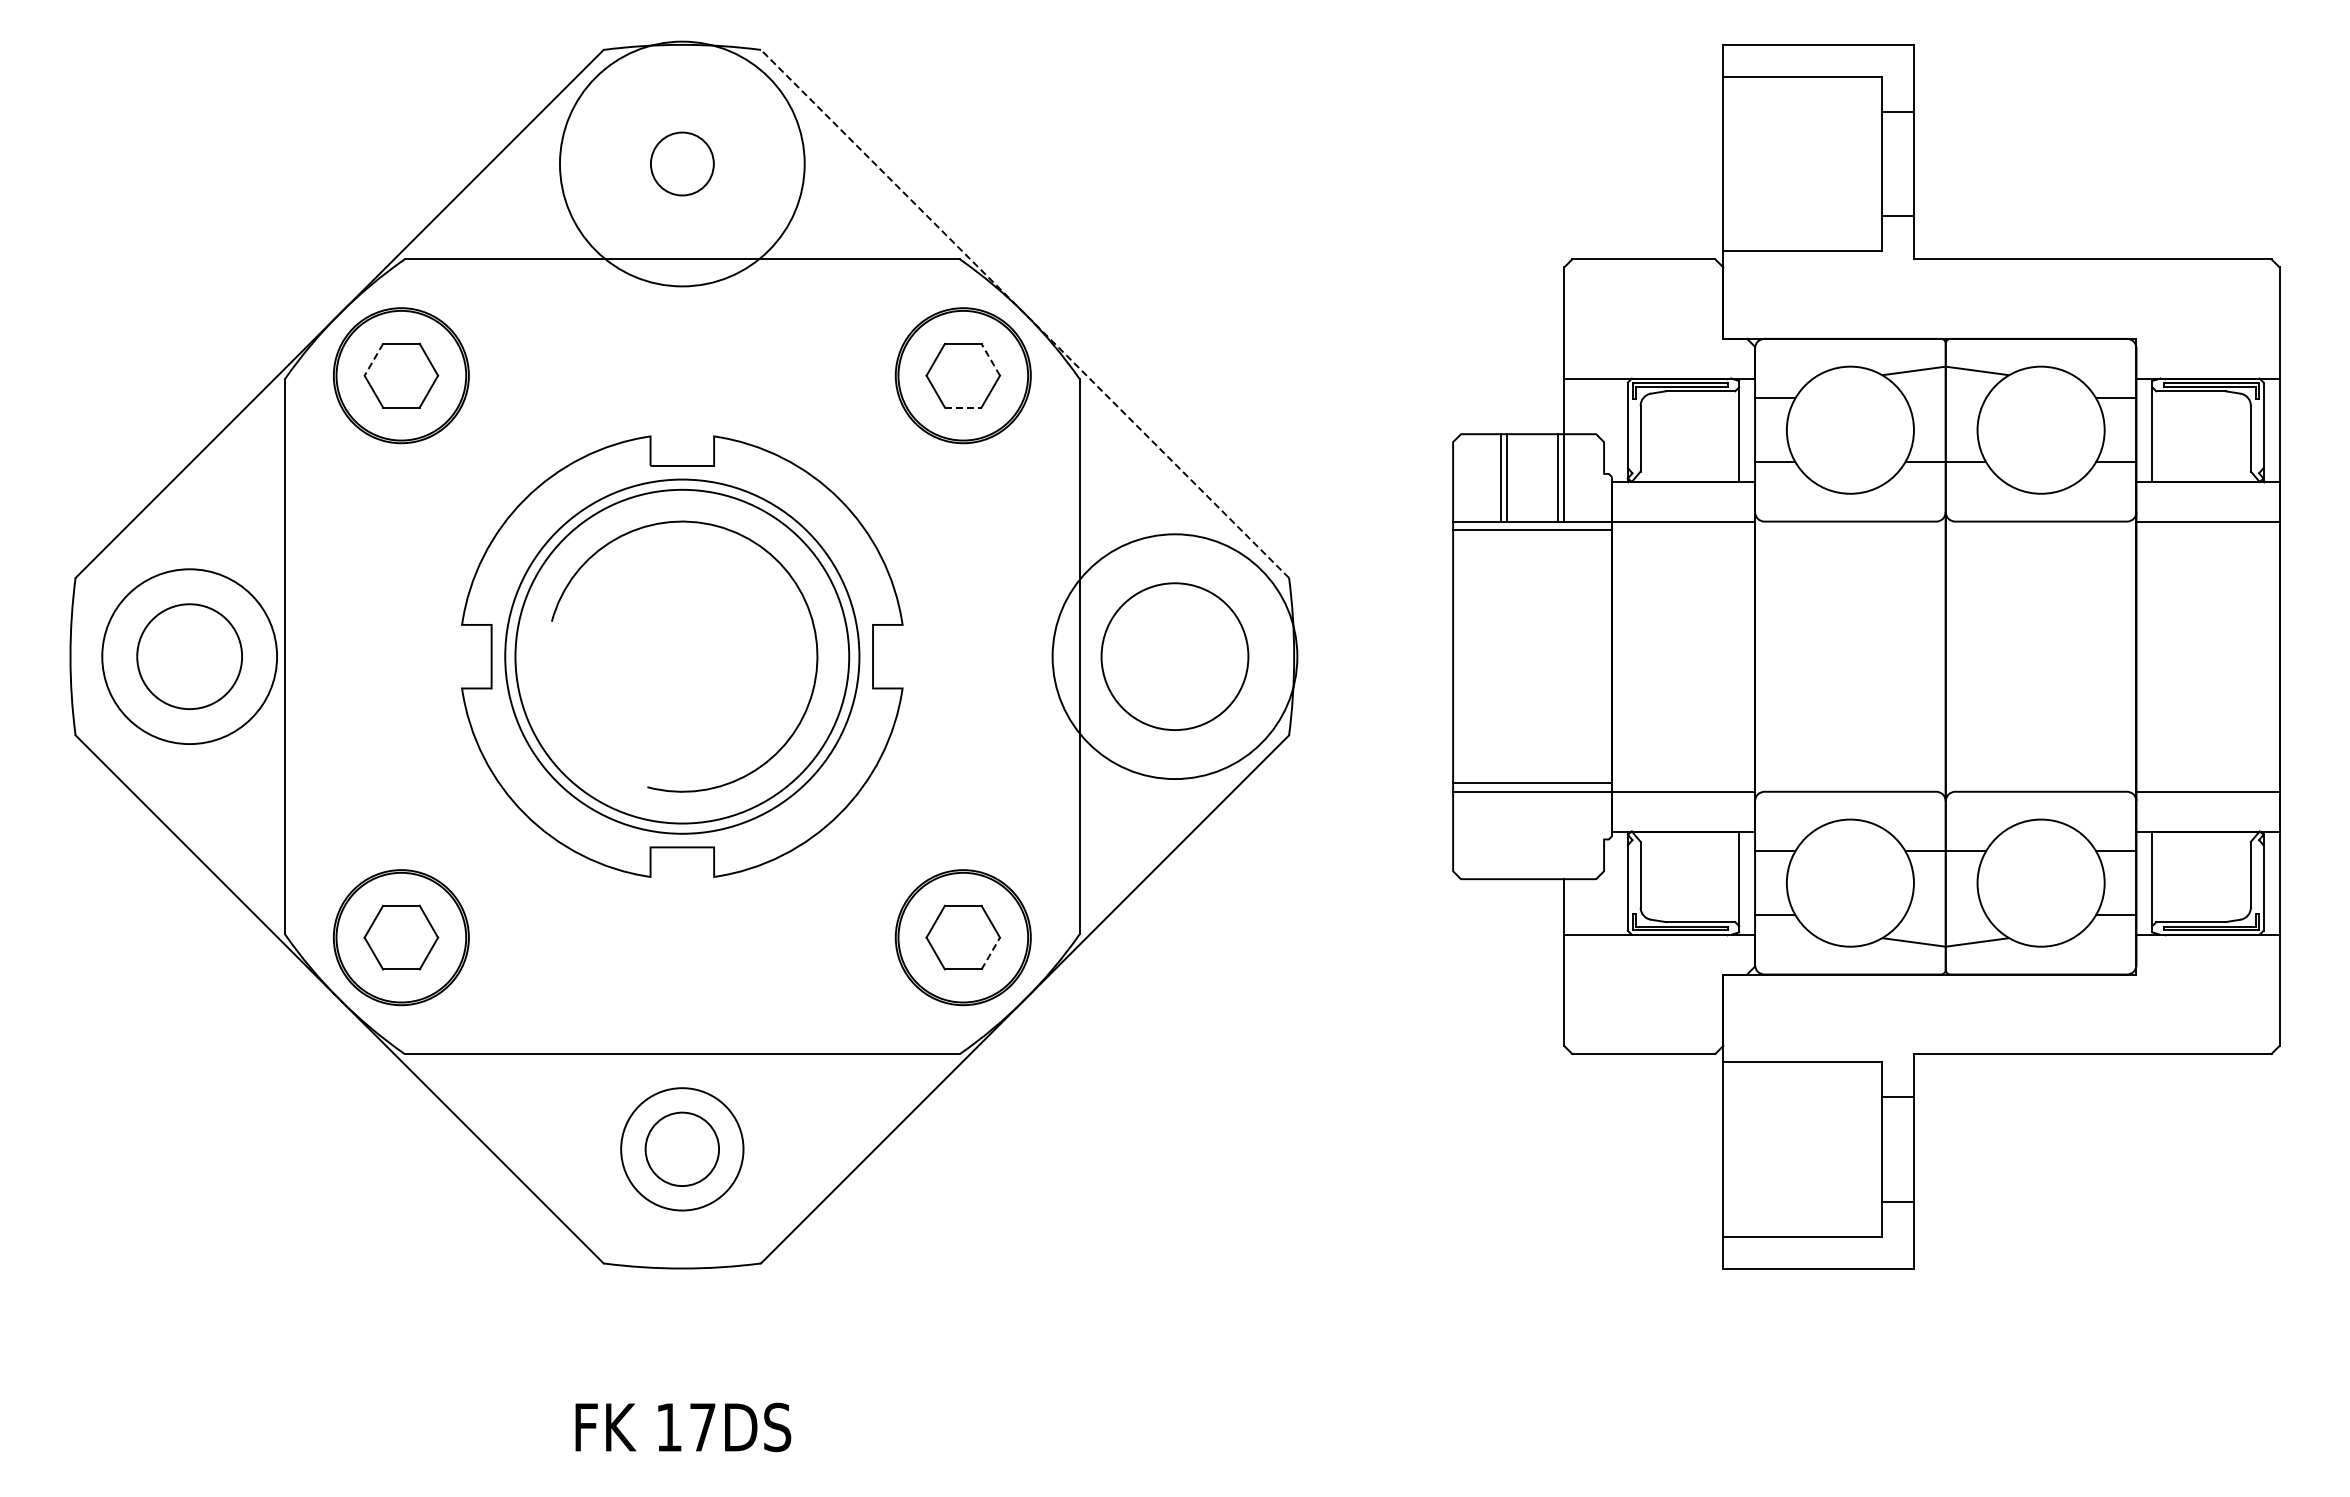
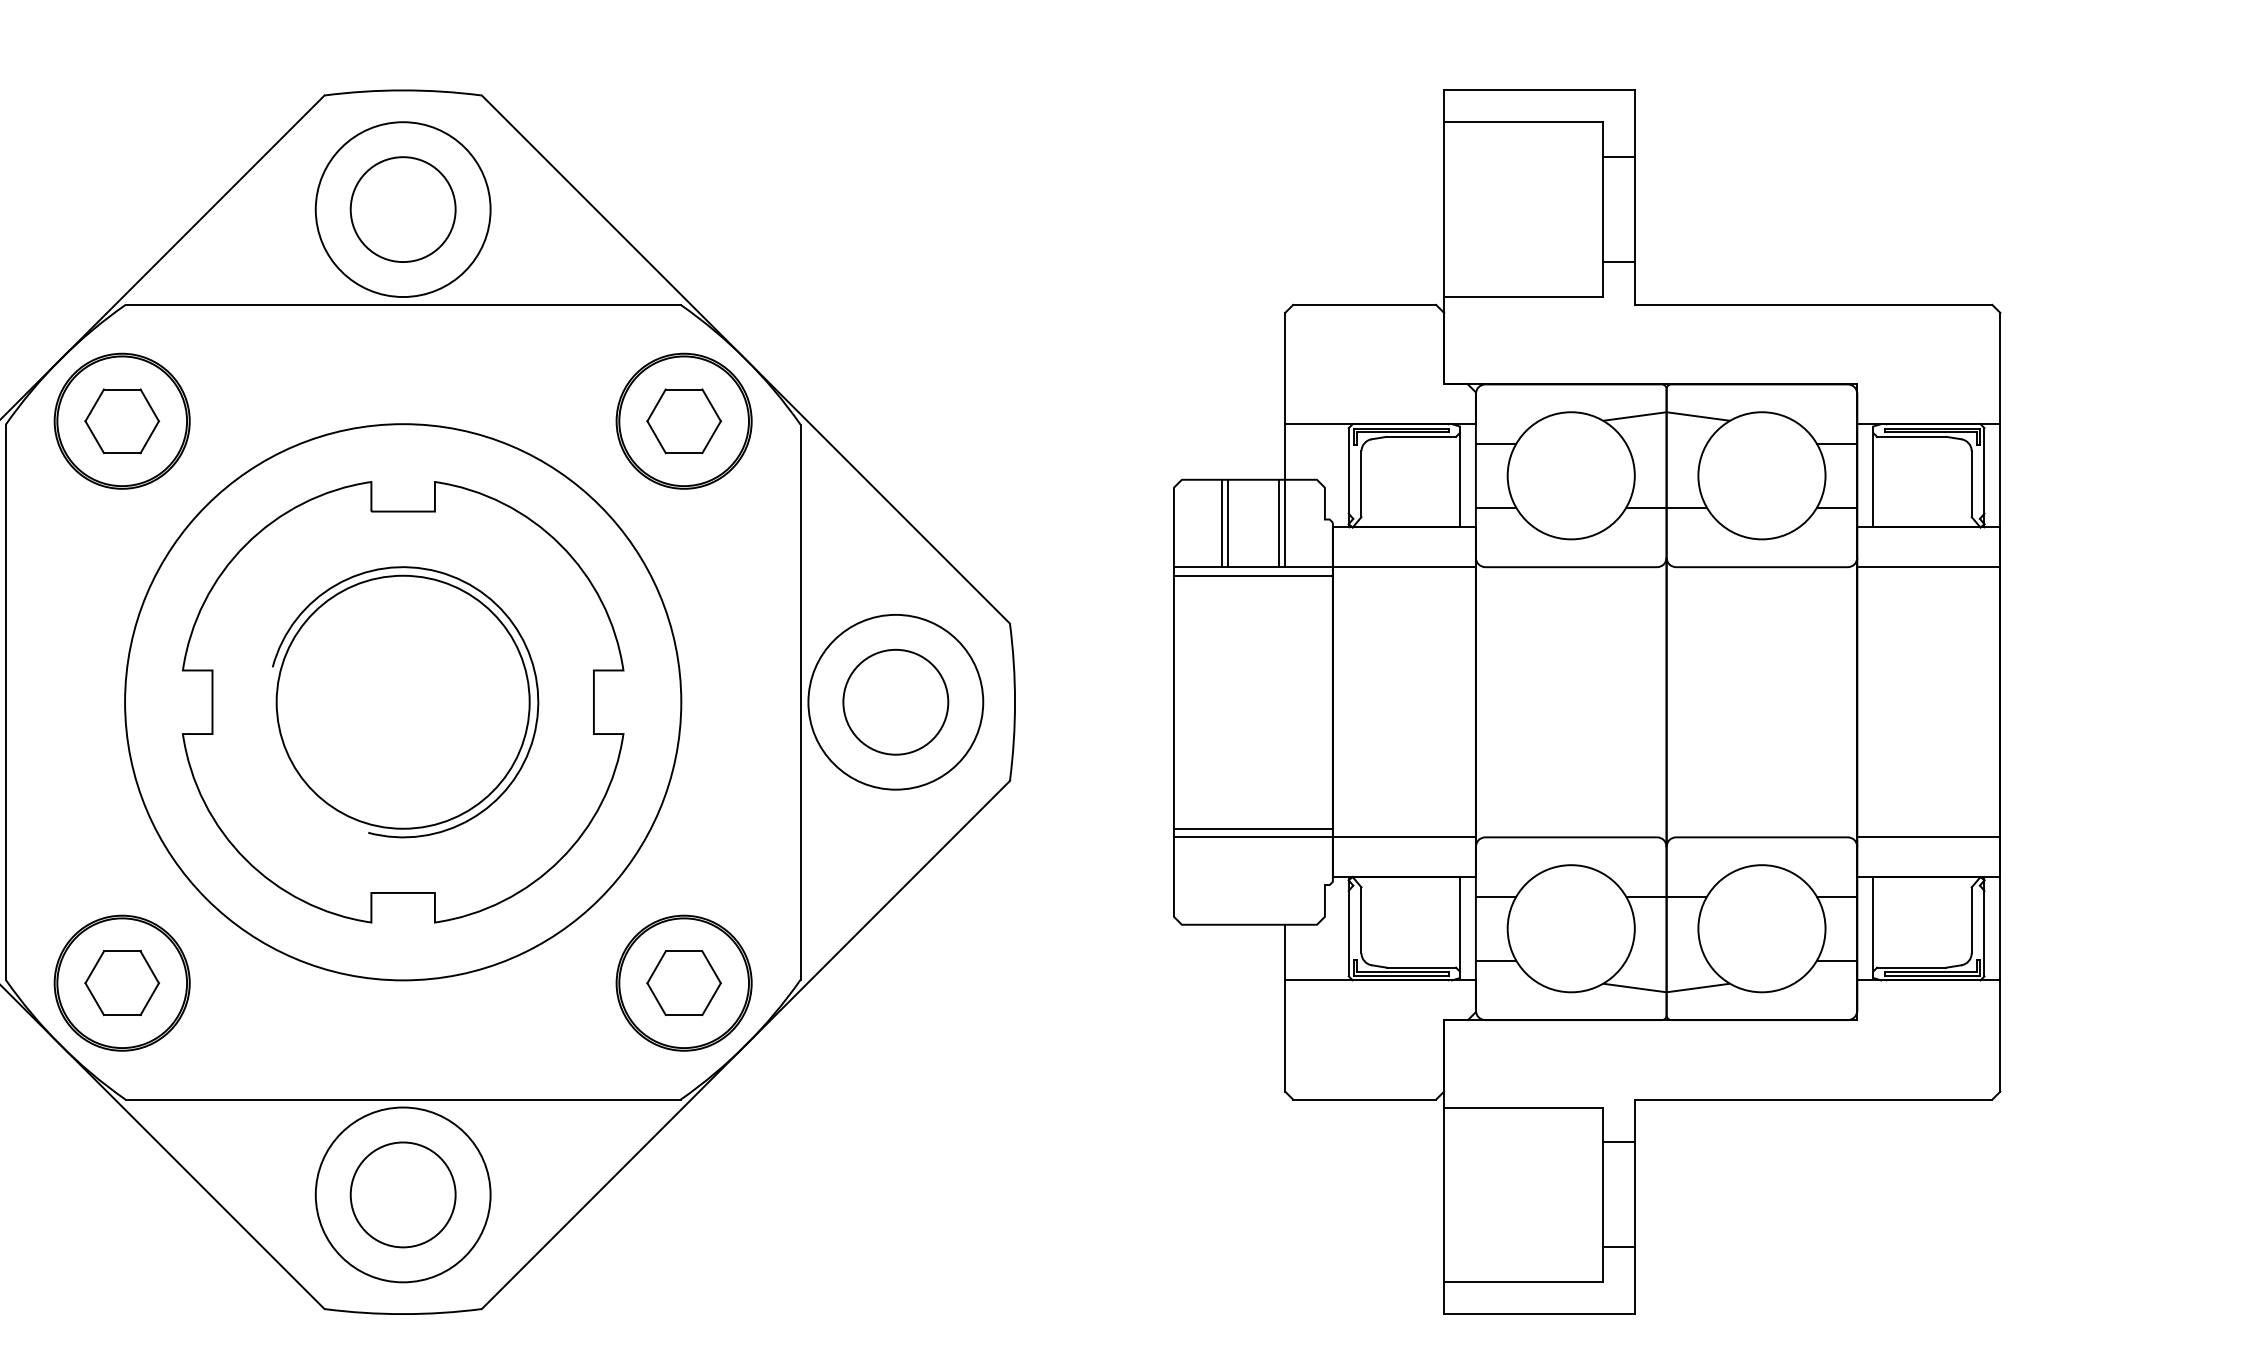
circle: (681, 163) -> (402, 209), size x0.71
circle: (682, 163) -> (403, 209), size x1.67
line: (1024, 313) -> (745, 359), dashed -> solid
line: (990, 359) -> (711, 405), dashed -> solid
line: (373, 360) -> (94, 406), dashed -> solid
line: (963, 407) -> (684, 453), dashed -> solid
circle: (681, 656) -> (402, 702), size x0.71
circle: (682, 656) -> (403, 702), size x1.67
circle: (1174, 656) -> (895, 702), size x0.71
circle: (1174, 656) -> (895, 702), size x0.71
line: (991, 953) -> (712, 999), dashed -> solid
circle: (681, 1148) -> (402, 1194), size x1.43
circle: (681, 1148) -> (402, 1194), size x1.43

